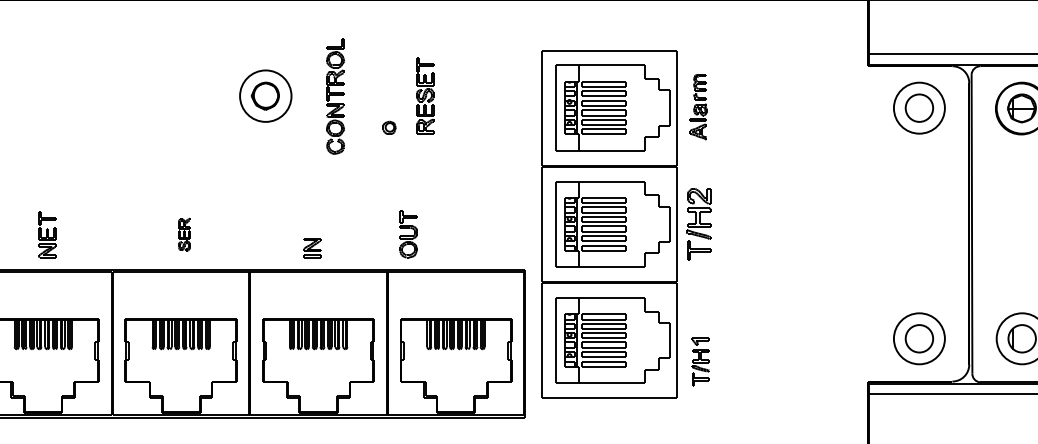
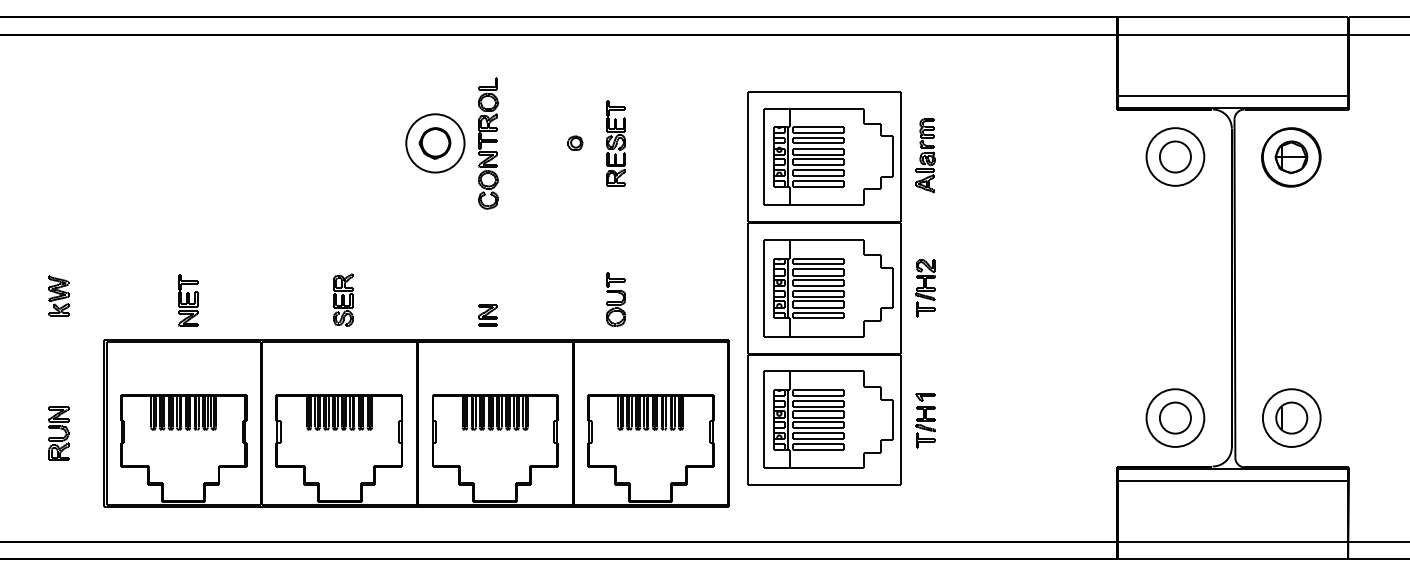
part: (335, 96) -> (488, 143), moved
part: (389, 127) -> (575, 142), moved
part: (698, 224) -> (925, 288), size x0.71
part: (184, 234) -> (343, 299), size x1.43
part: (408, 234) -> (615, 299), moved
part: (700, 362) -> (925, 420), moved

